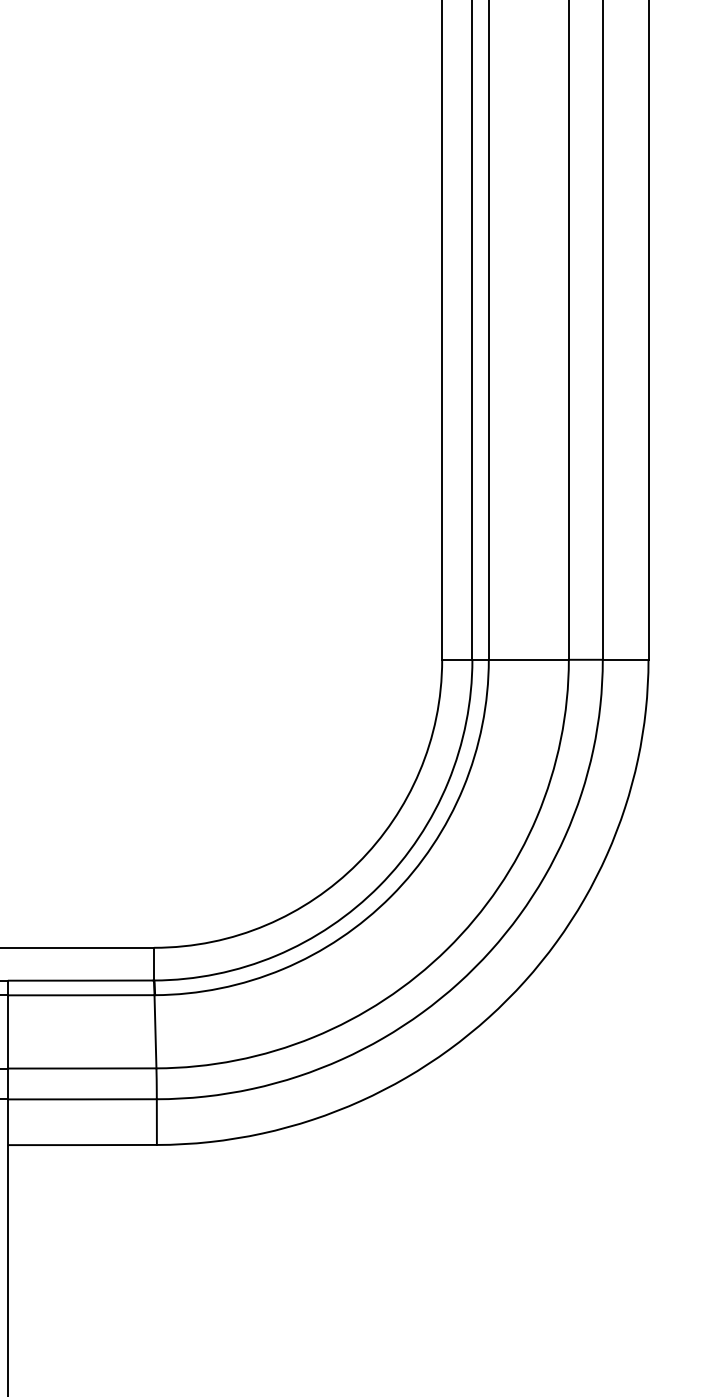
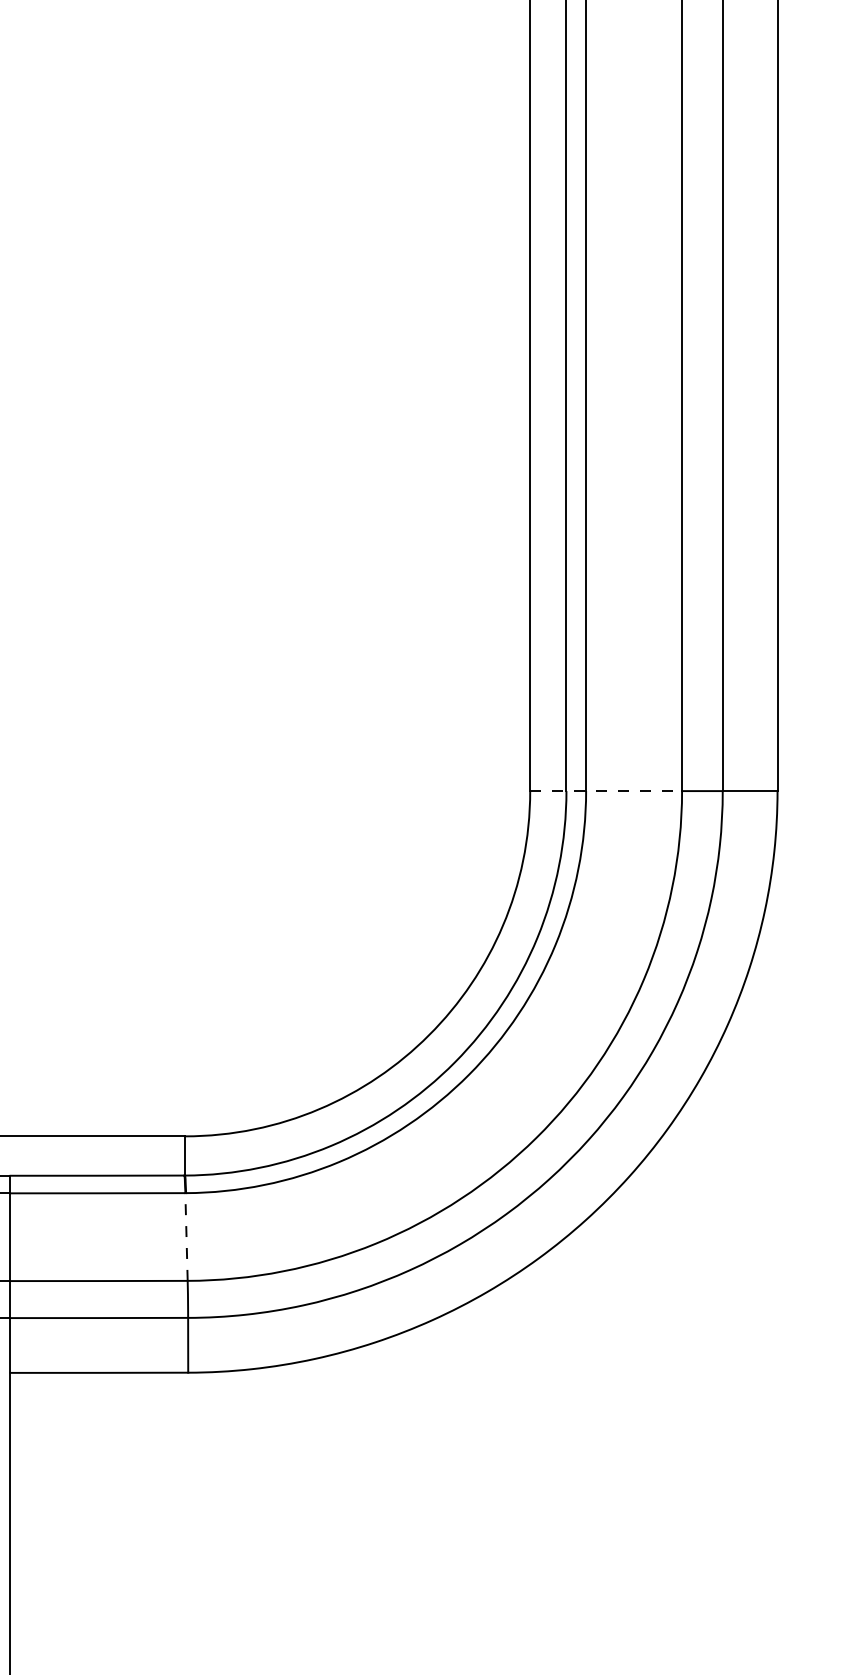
line: (505, 660) -> (606, 791), solid -> dashed
line: (155, 1032) -> (186, 1237), solid -> dashed

